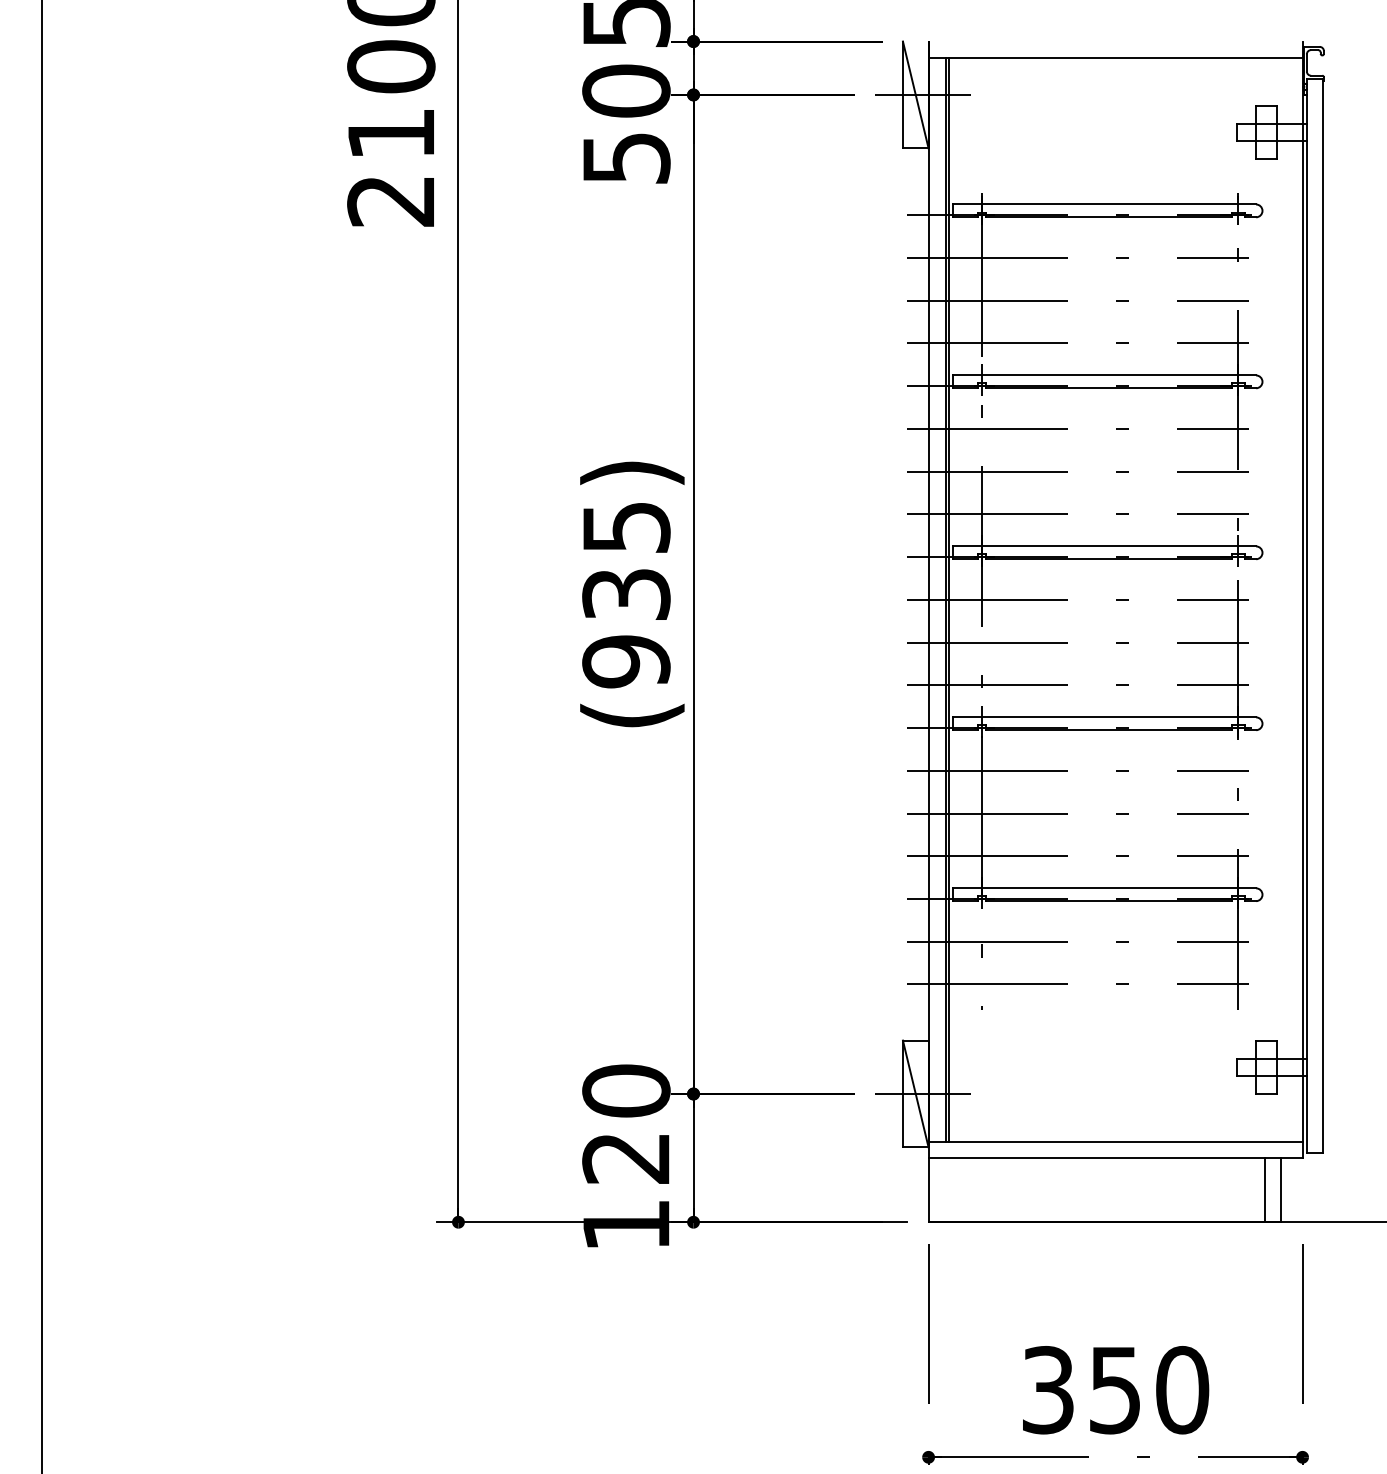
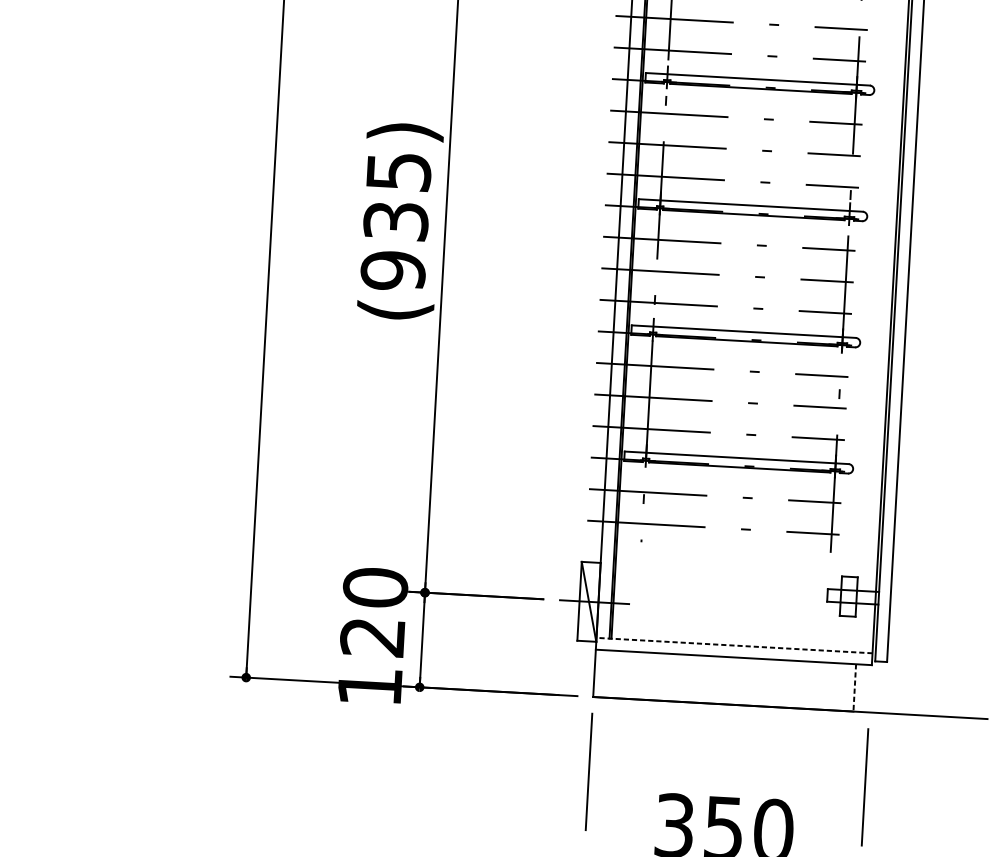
line: (1115, 1142) -> (734, 645), solid -> dashed
line: (1265, 1190) -> (843, 687), removed
line: (1281, 1190) -> (854, 688), solid -> dashed

